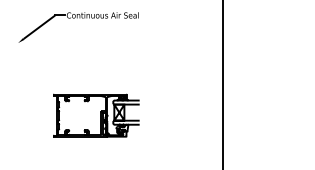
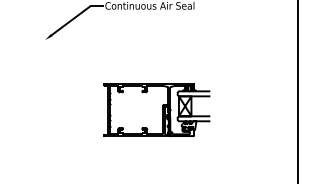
part: (96, 115) -> (156, 109), moved

